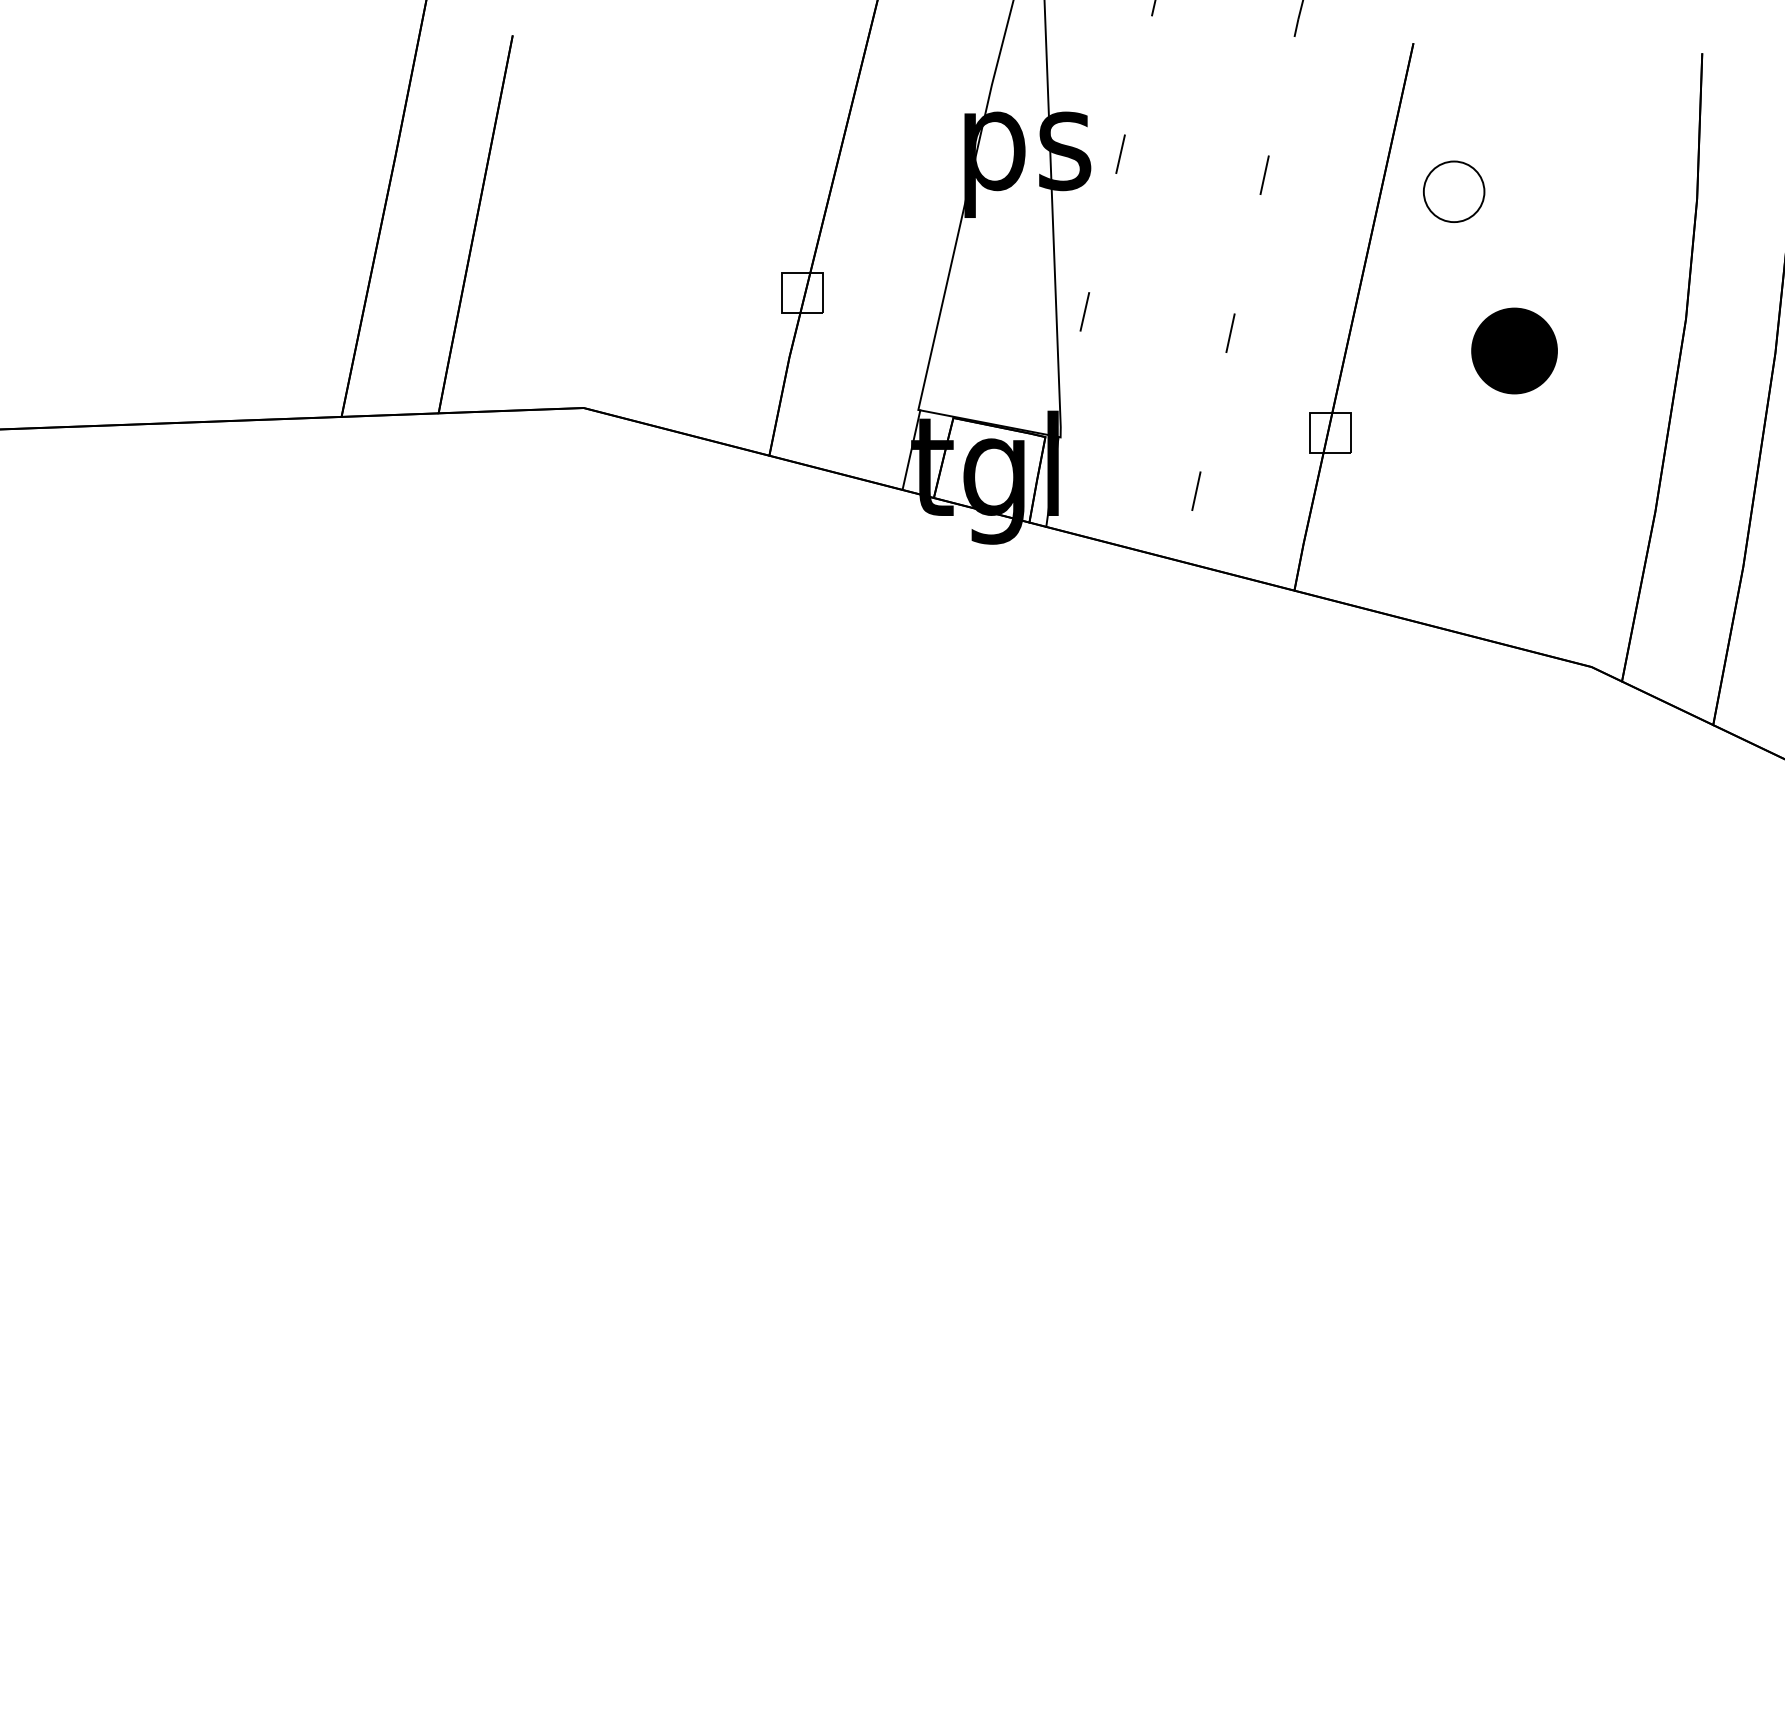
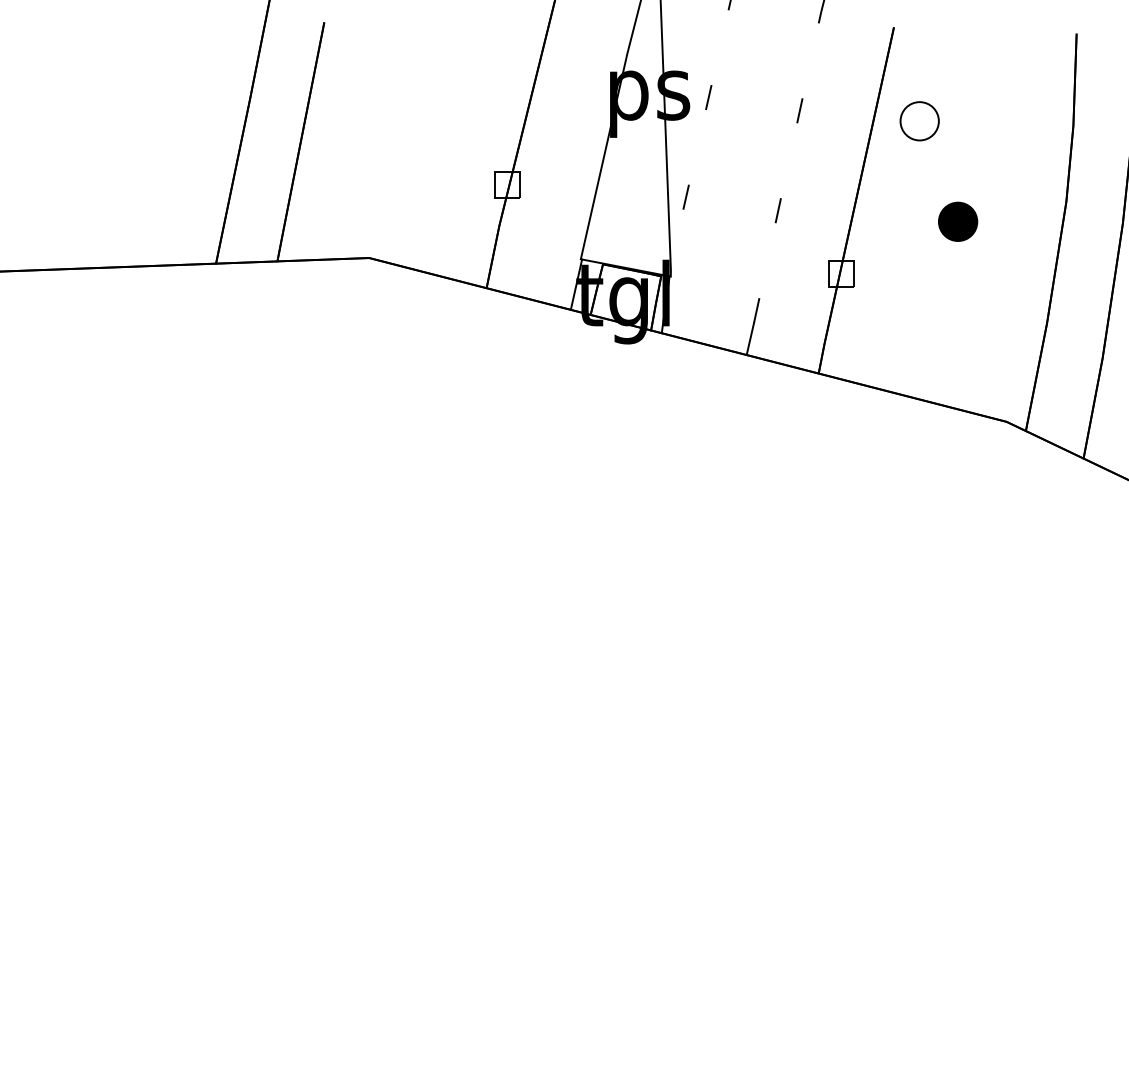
part: (1515, 350) -> (958, 221), size x0.71
line: (1186, 536) -> (750, 339), added

